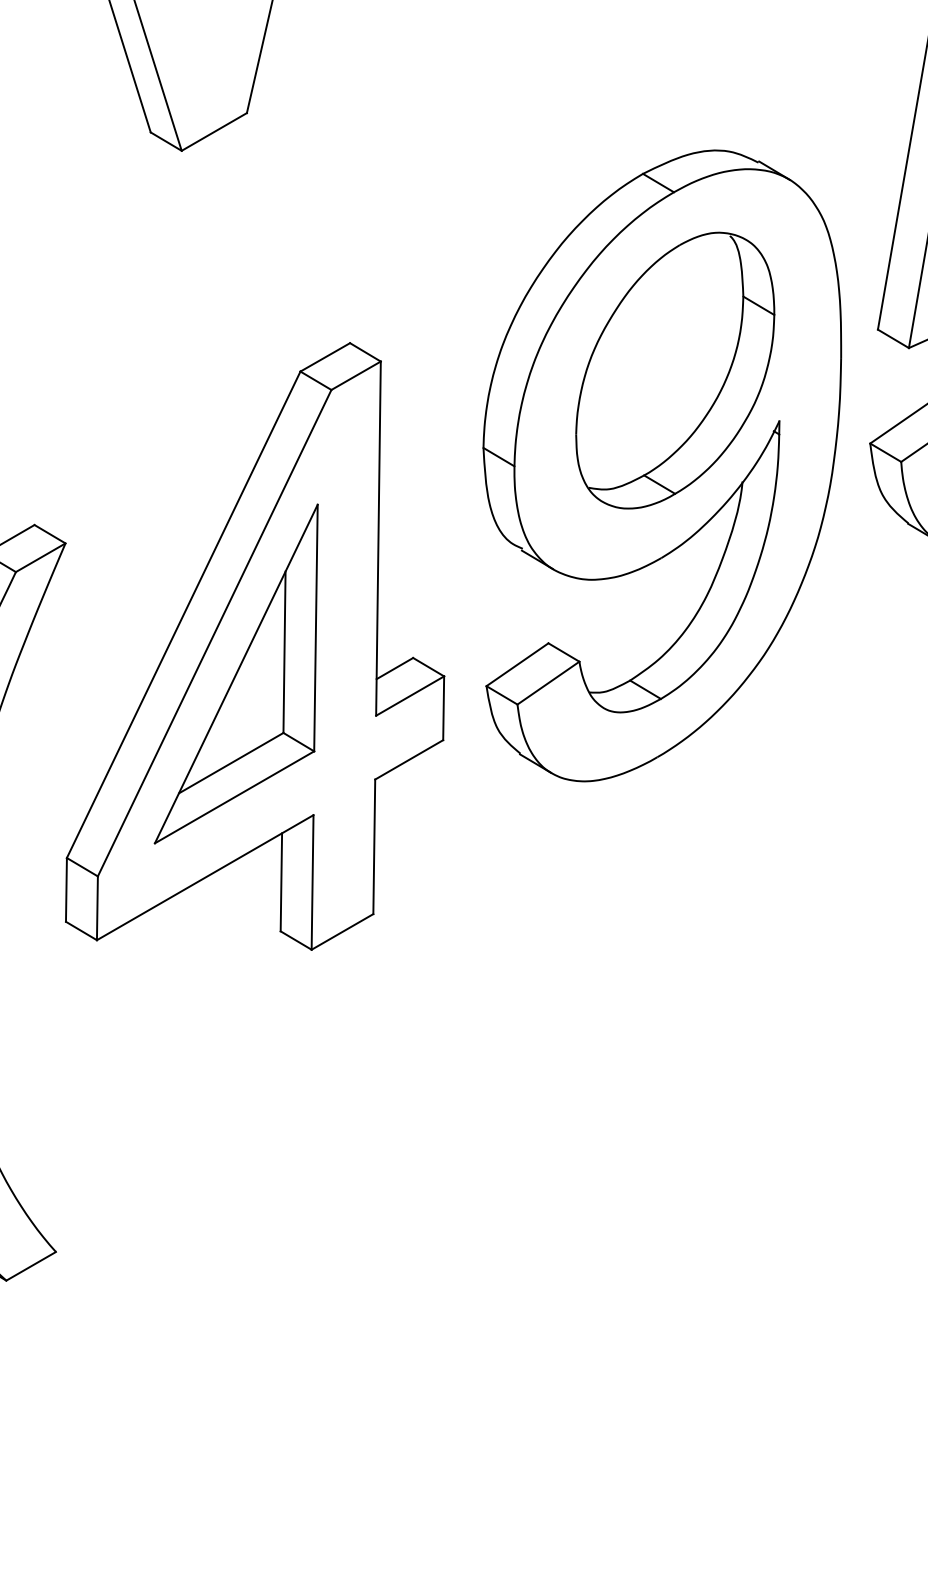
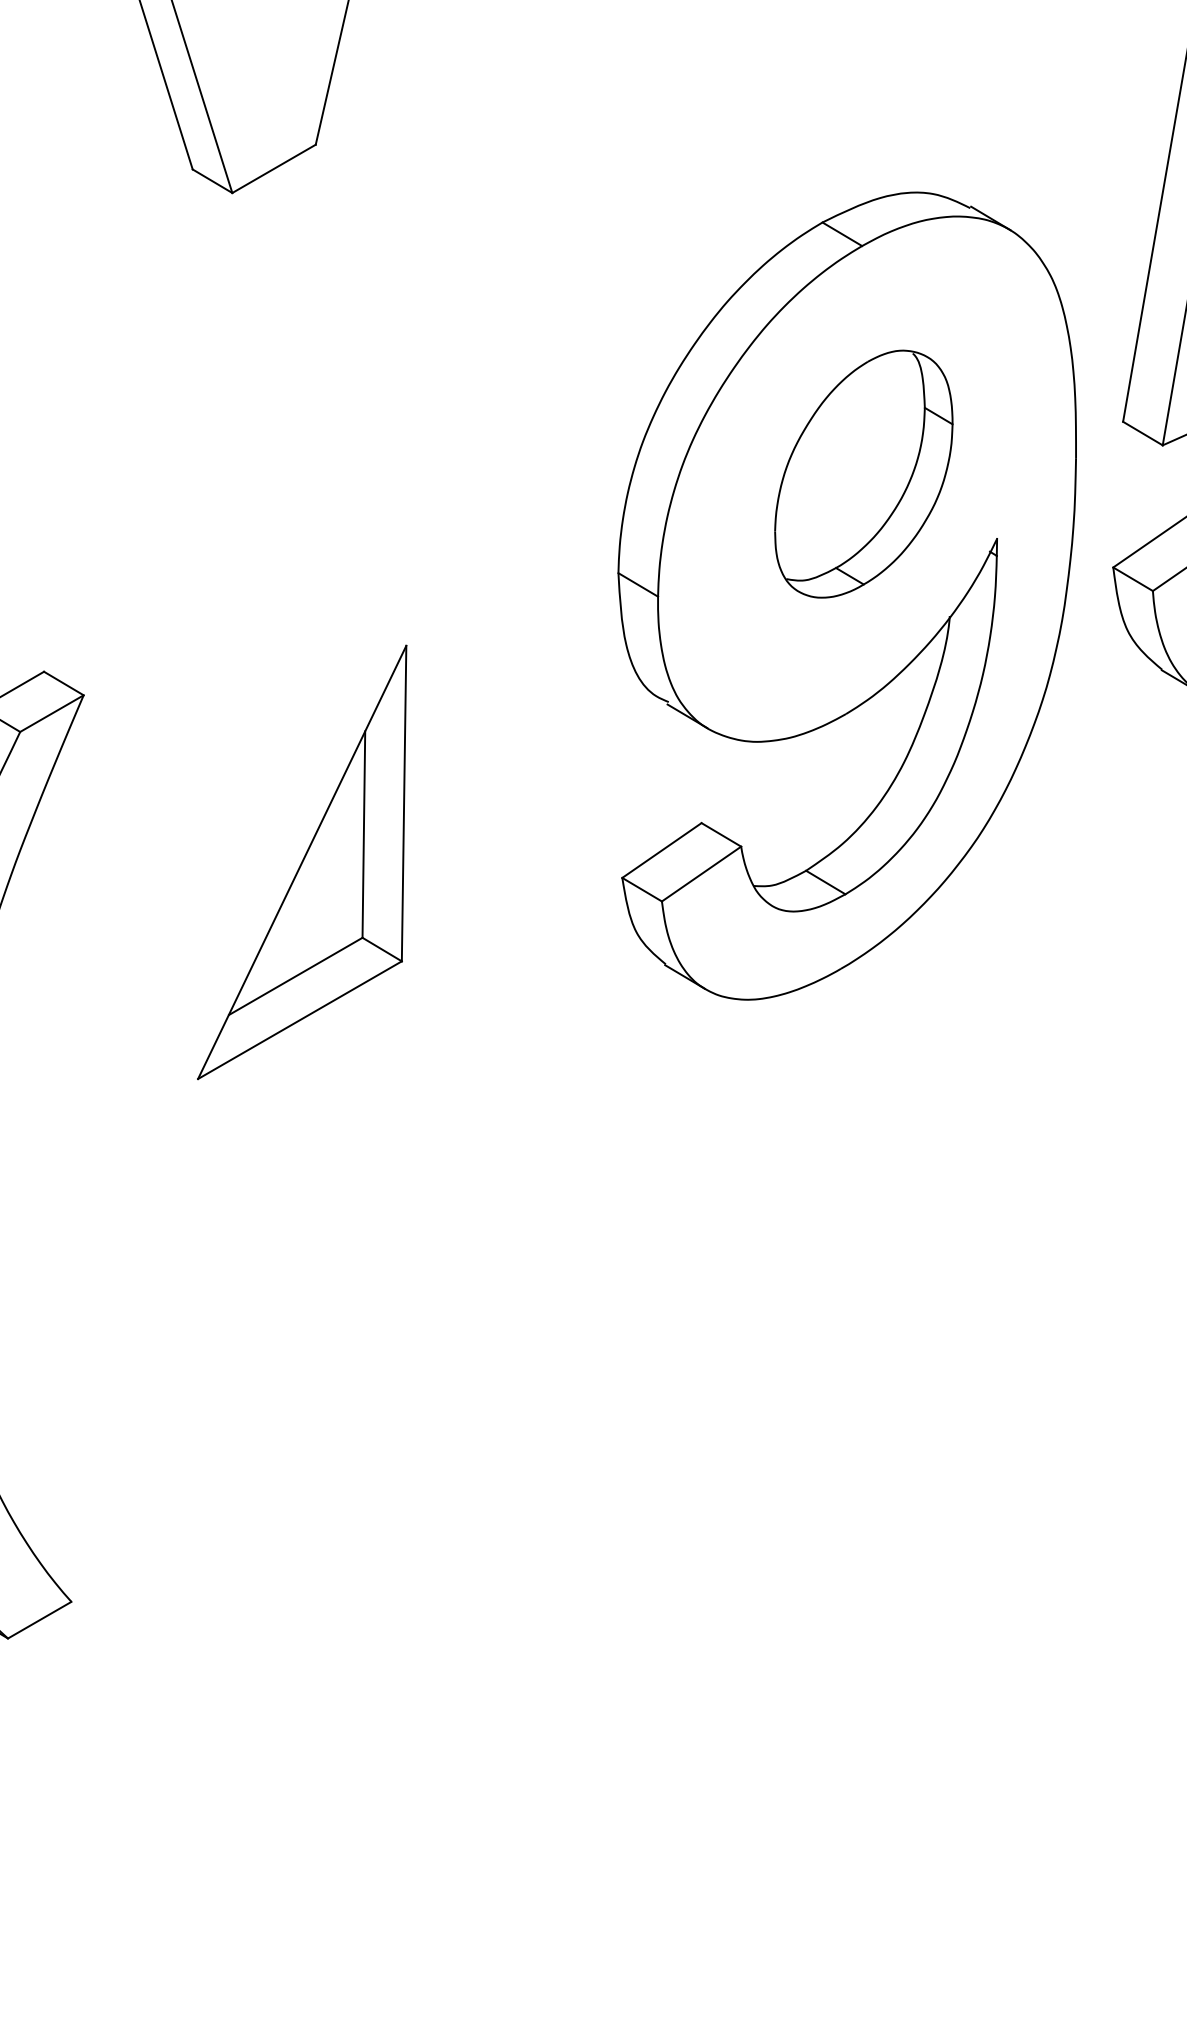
part: (675, 370) -> (863, 473), size x0.7
part: (255, 646) -> (326, 827), removed

